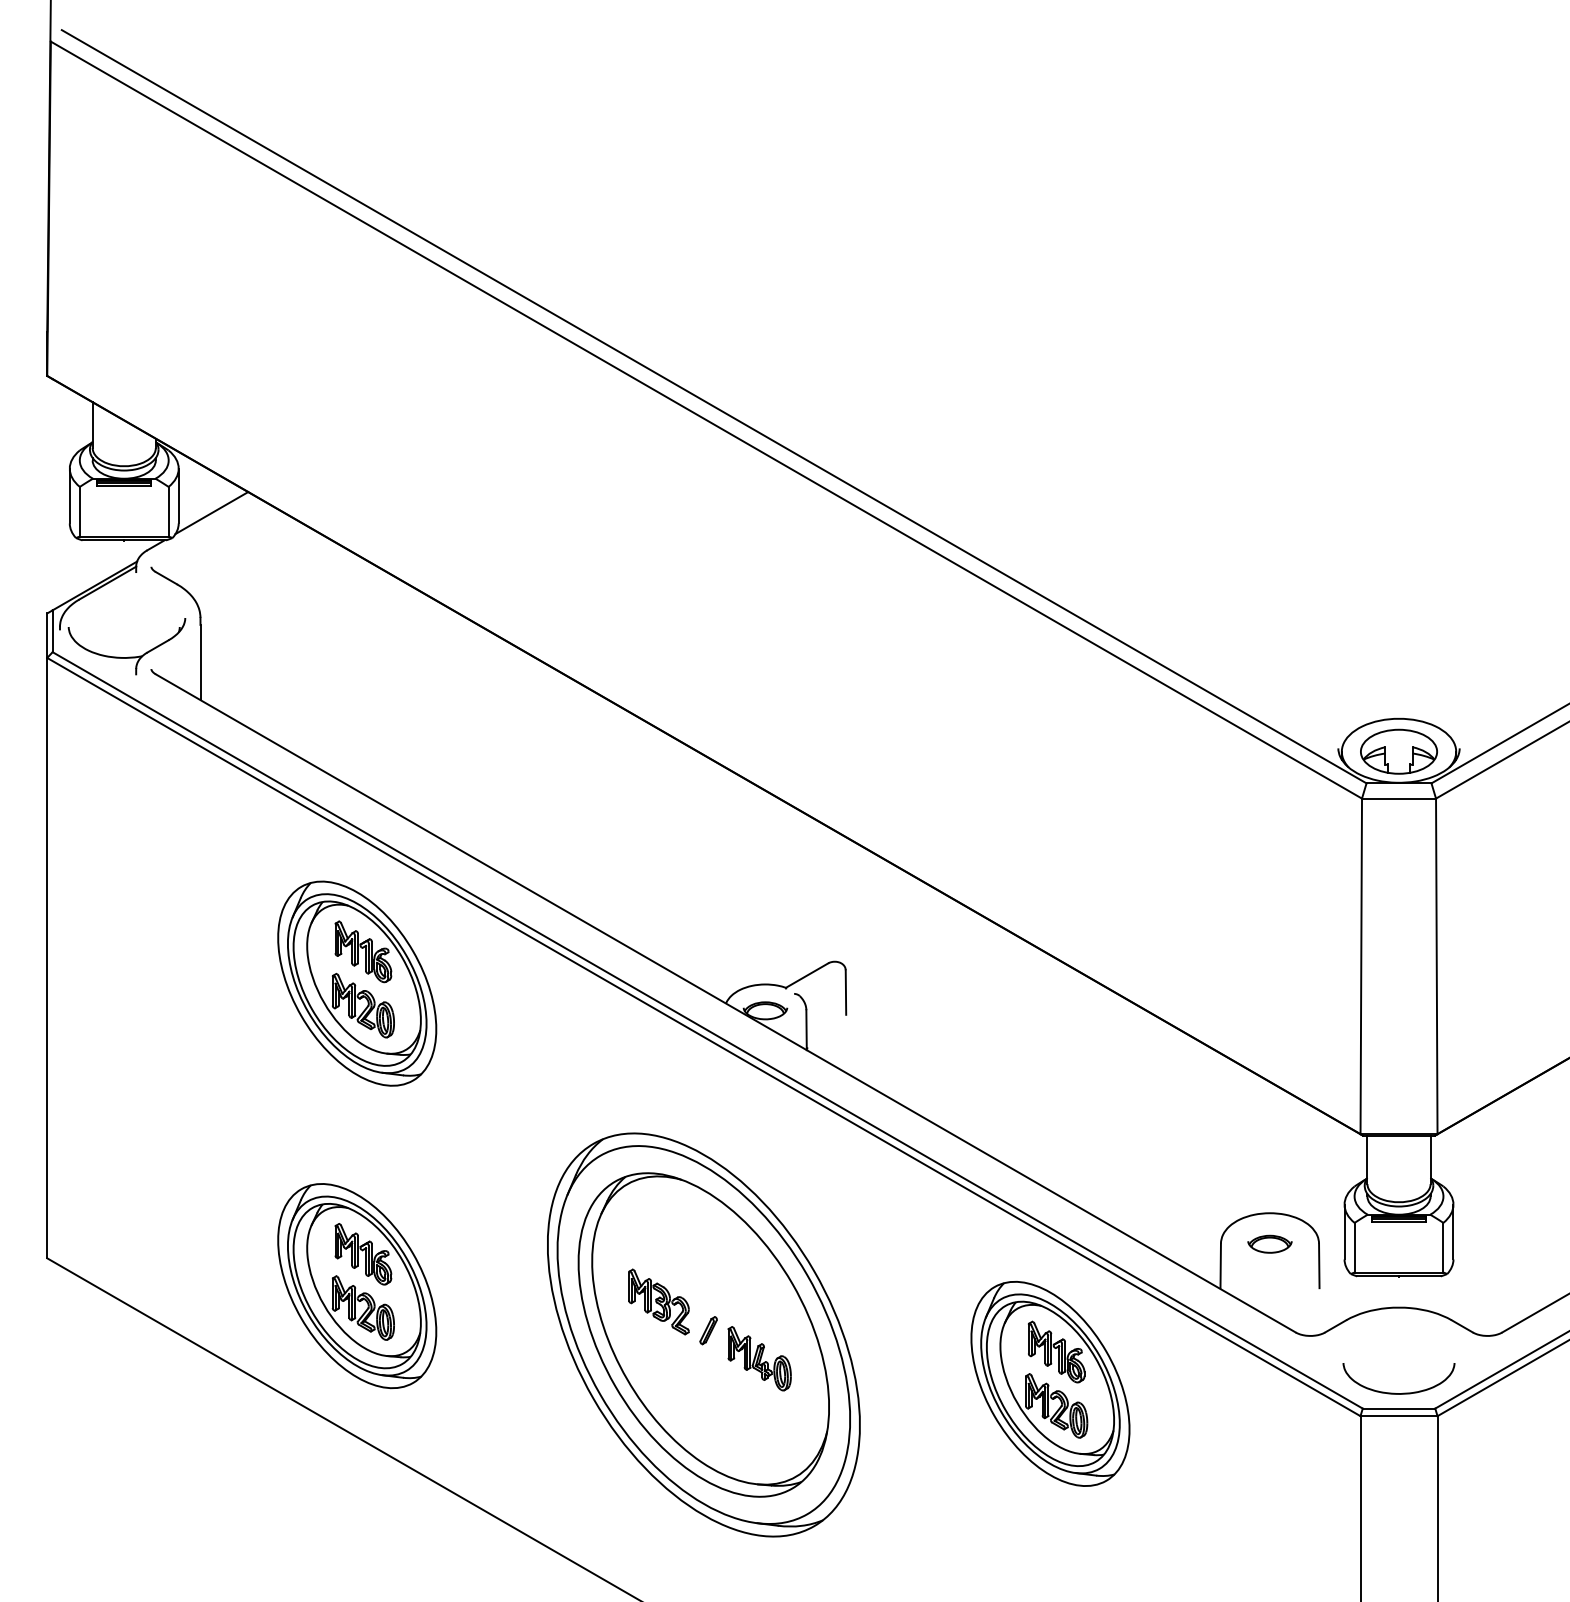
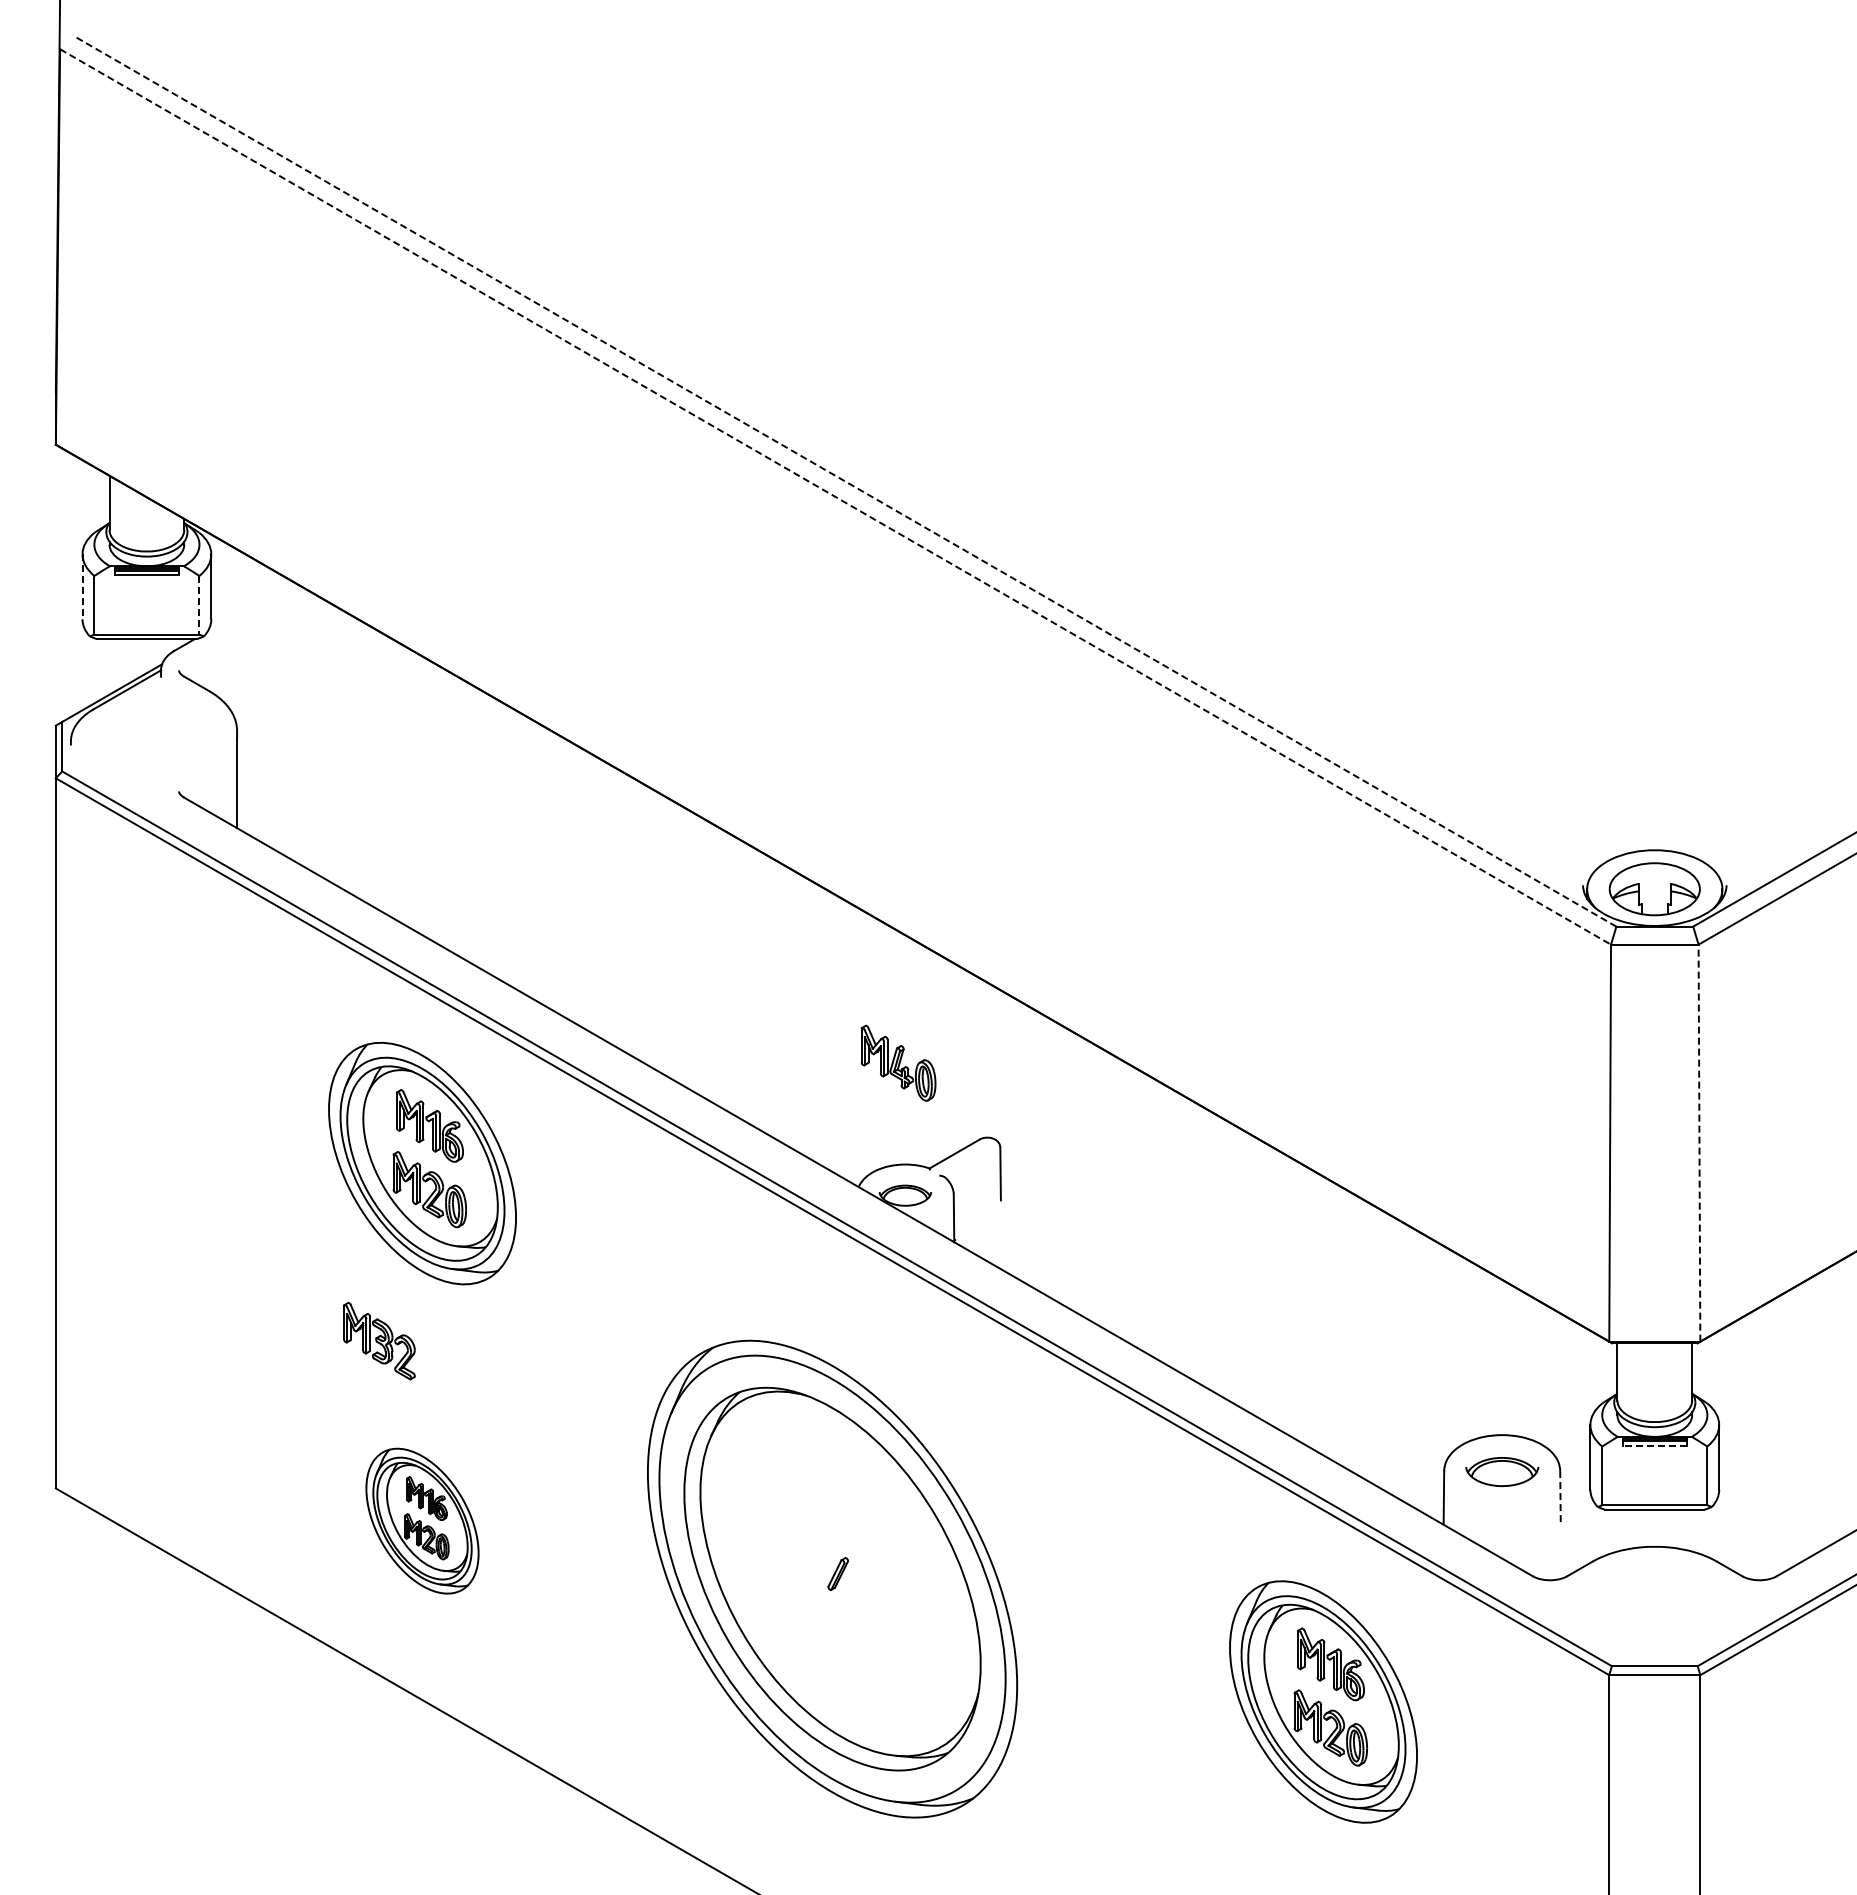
line: (713, 406) -> (844, 480), solid -> dashed
line: (706, 420) -> (835, 497), solid -> dashed
line: (69, 496) -> (82, 587), solid -> dashed
line: (168, 511) -> (199, 605), solid -> dashed
line: (211, 512) -> (250, 606), removed
part: (126, 657) -> (149, 777), removed
line: (1436, 965) -> (1699, 1142), solid -> dashed
line: (1398, 1222) -> (1654, 1445), solid -> dashed
part: (1269, 1243) -> (1501, 1471), size x1.4
line: (1319, 1265) -> (1560, 1497), solid -> dashed
part: (357, 1285) -> (422, 1520), size x0.6
part: (659, 1301) -> (379, 1340), moved
part: (759, 1358) -> (898, 1062), moved
part: (1050, 1383) -> (1323, 1701), moved
curve: (1396, 1392) -> (1651, 1647), removed

